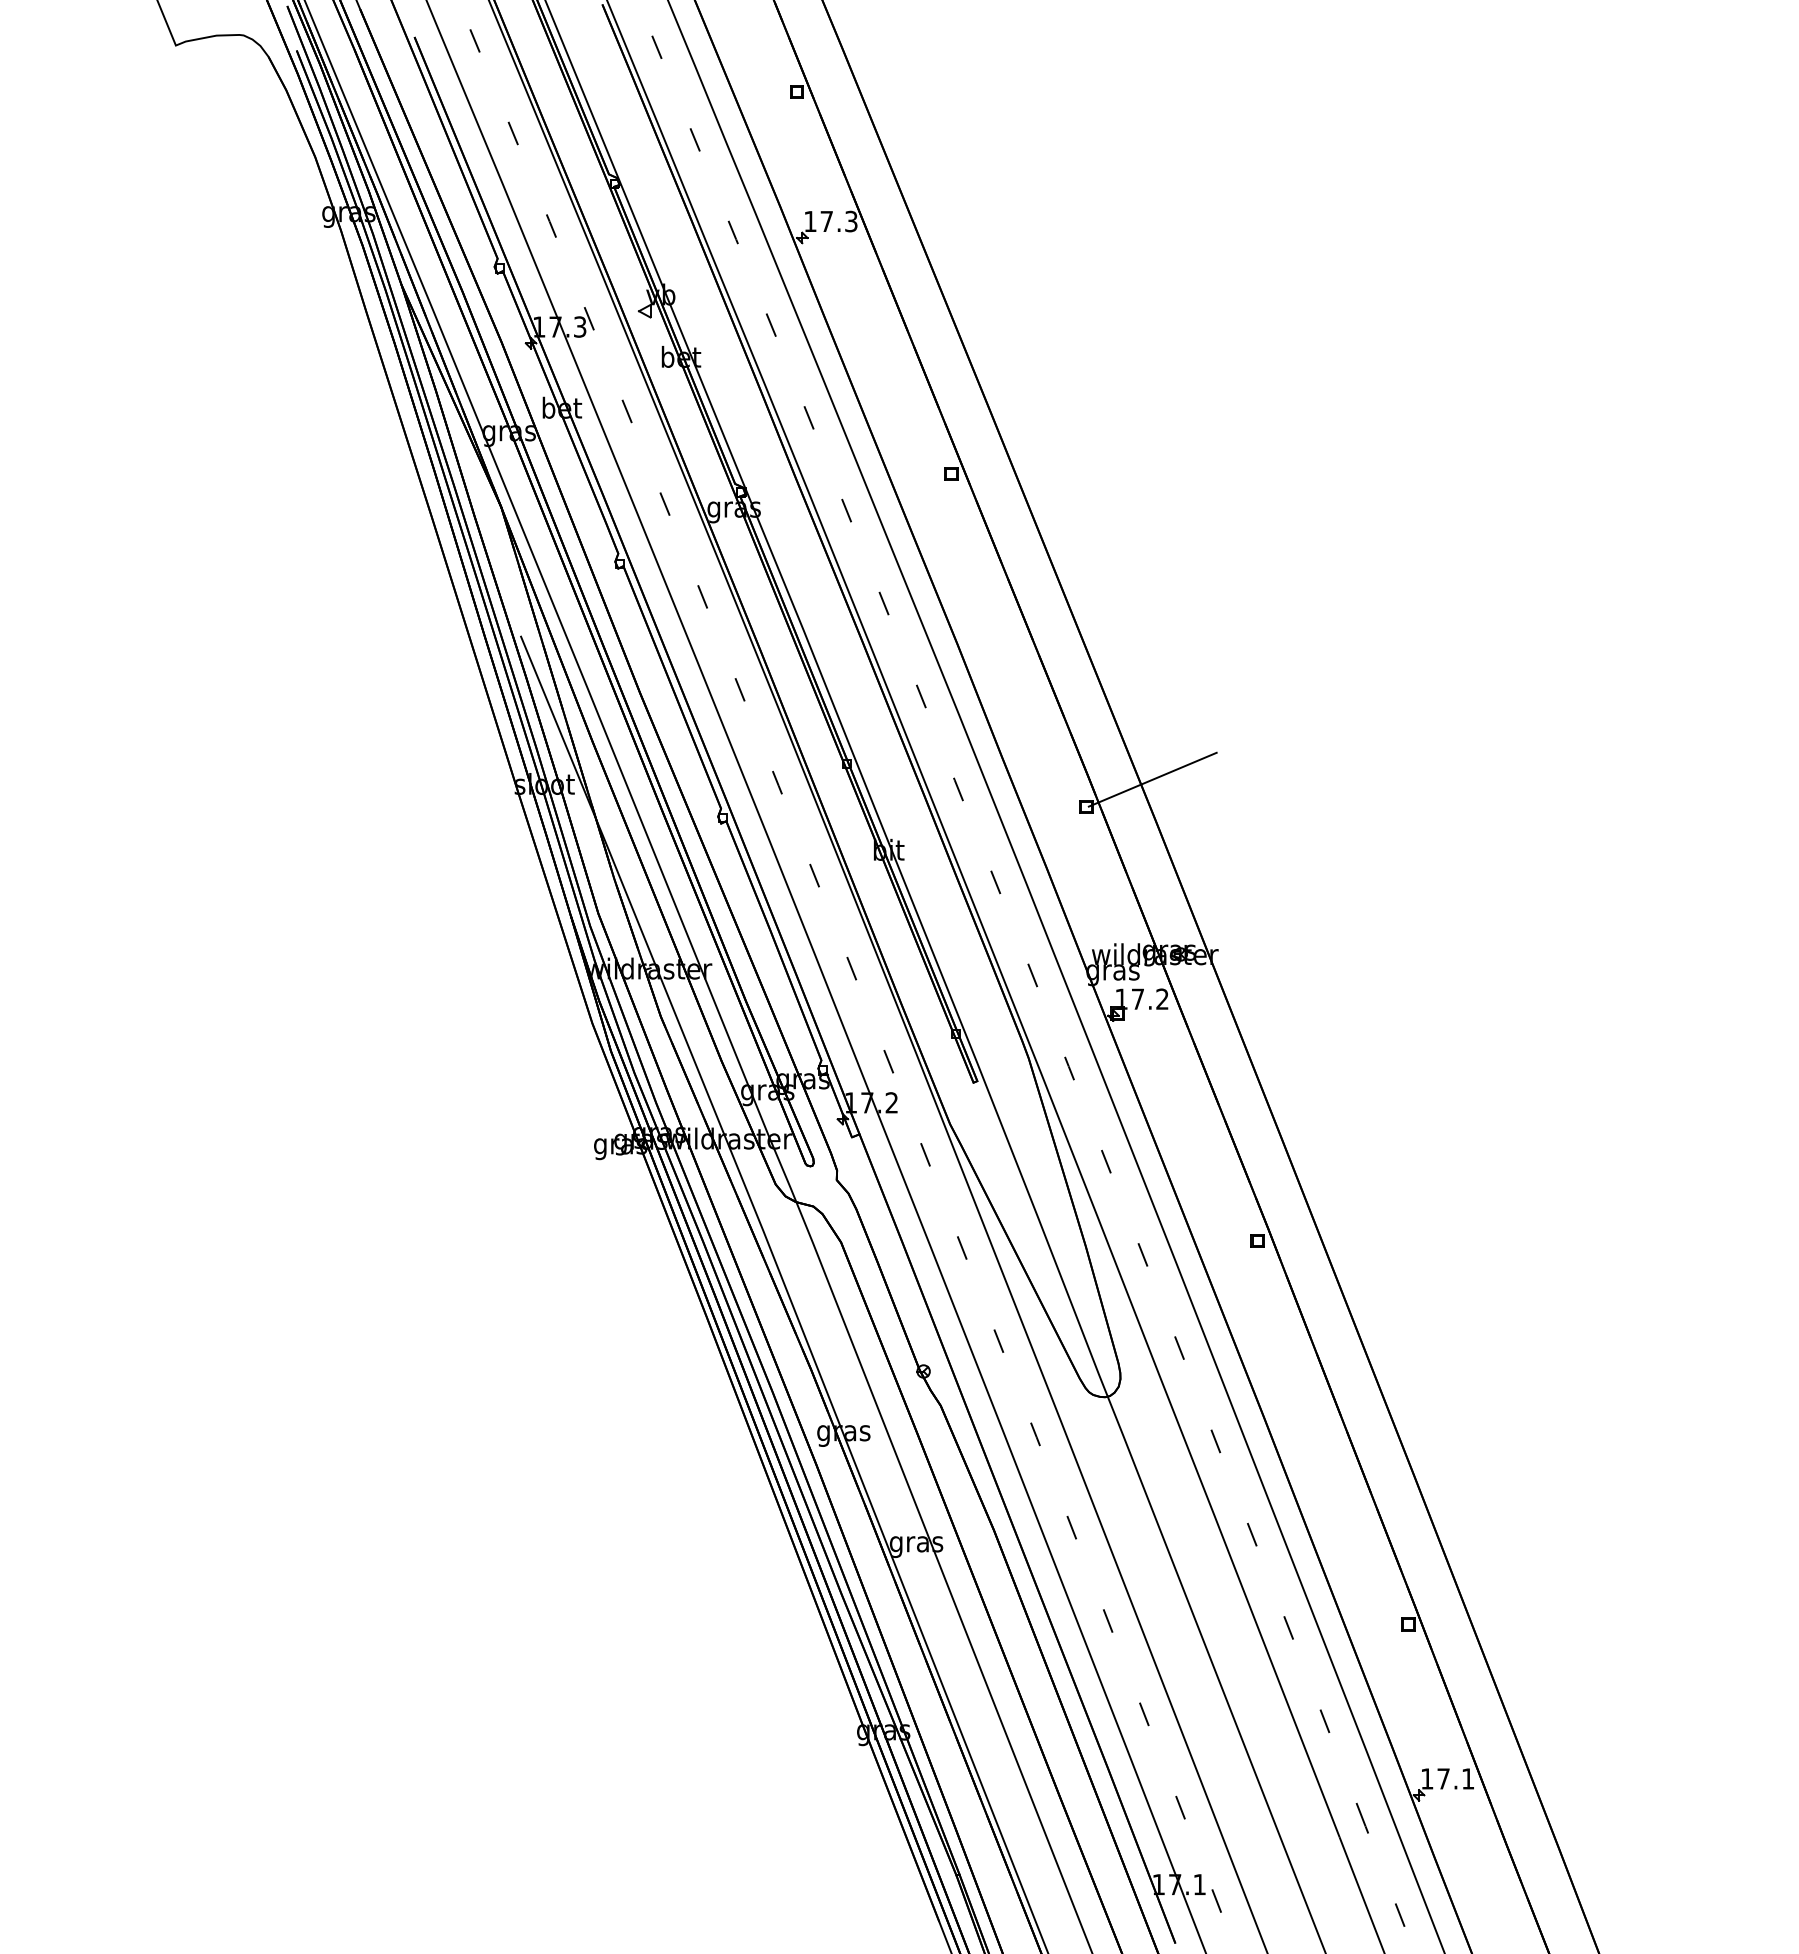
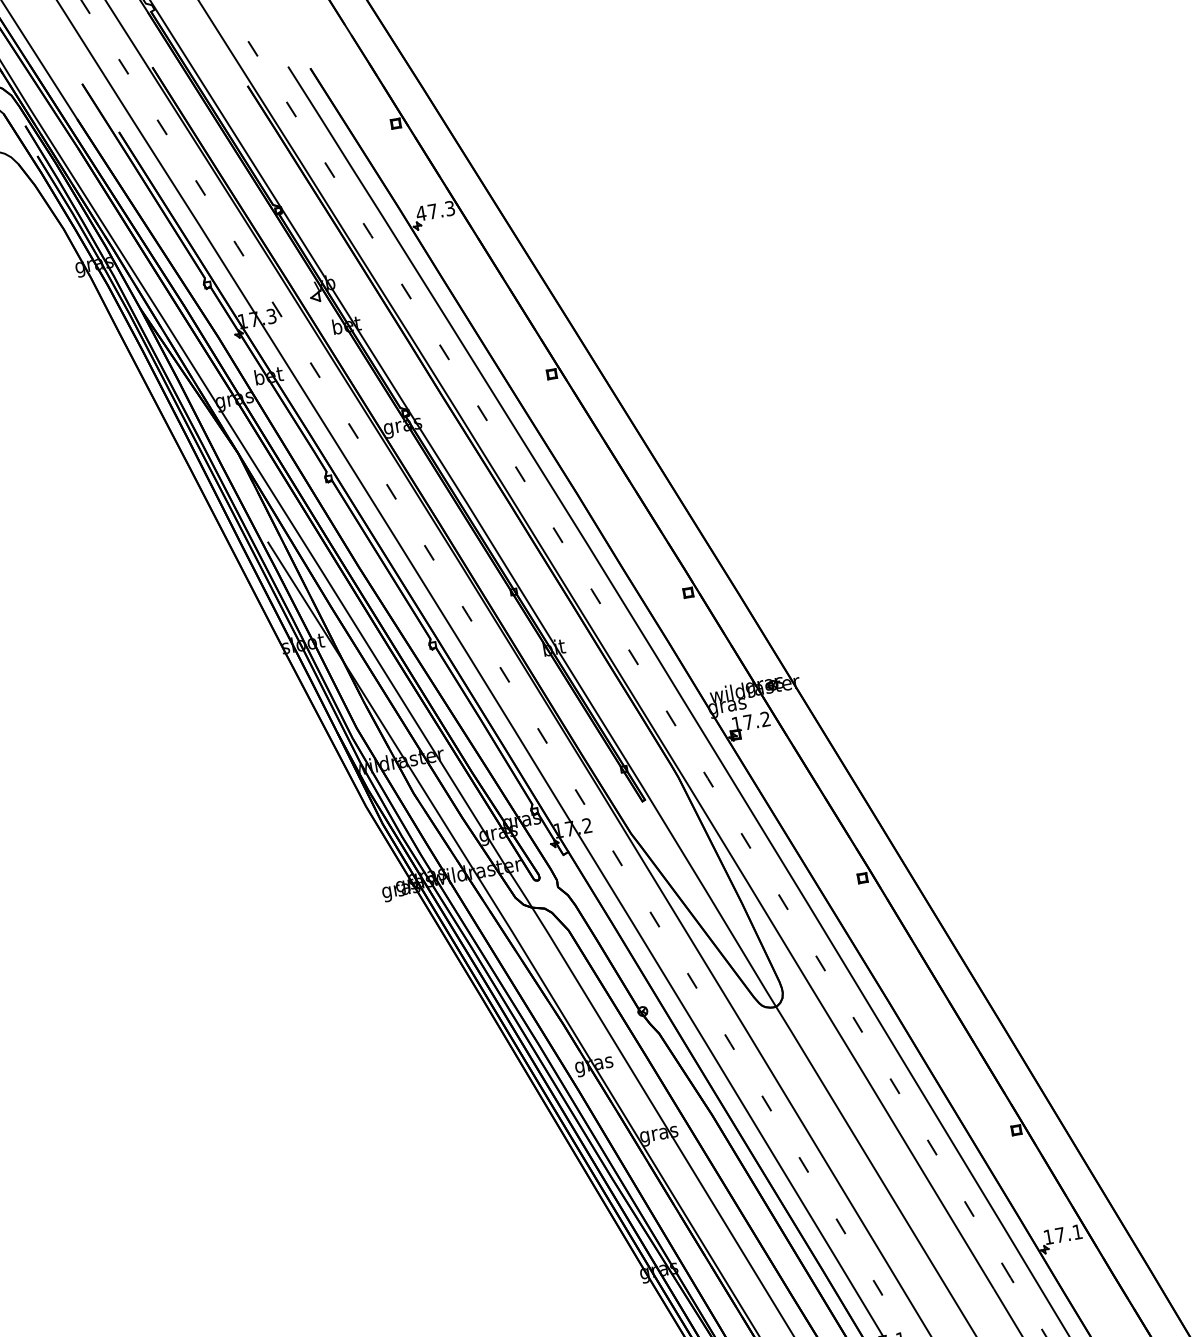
text: (810, 221) -> (421, 213), 17.3 -> 47.3
line: (1152, 779) -> (731, 565), removed

